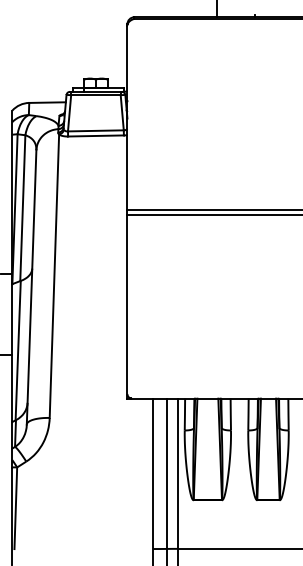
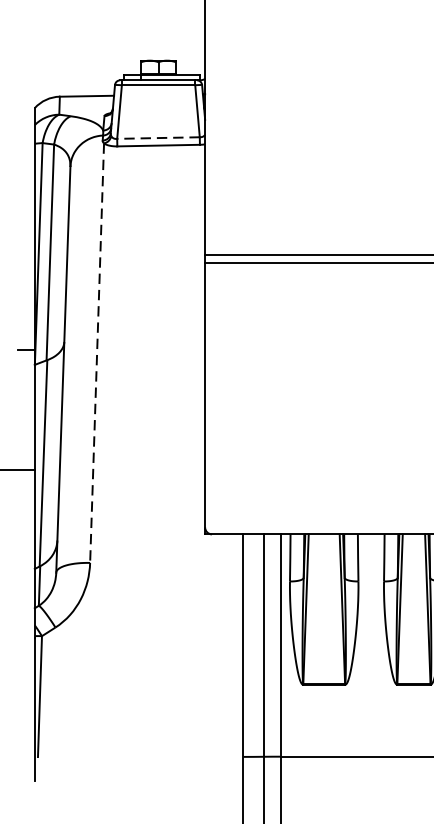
line: (95, 130) -> (157, 137), solid -> dashed
line: (54, 276) -> (97, 353), solid -> dashed

